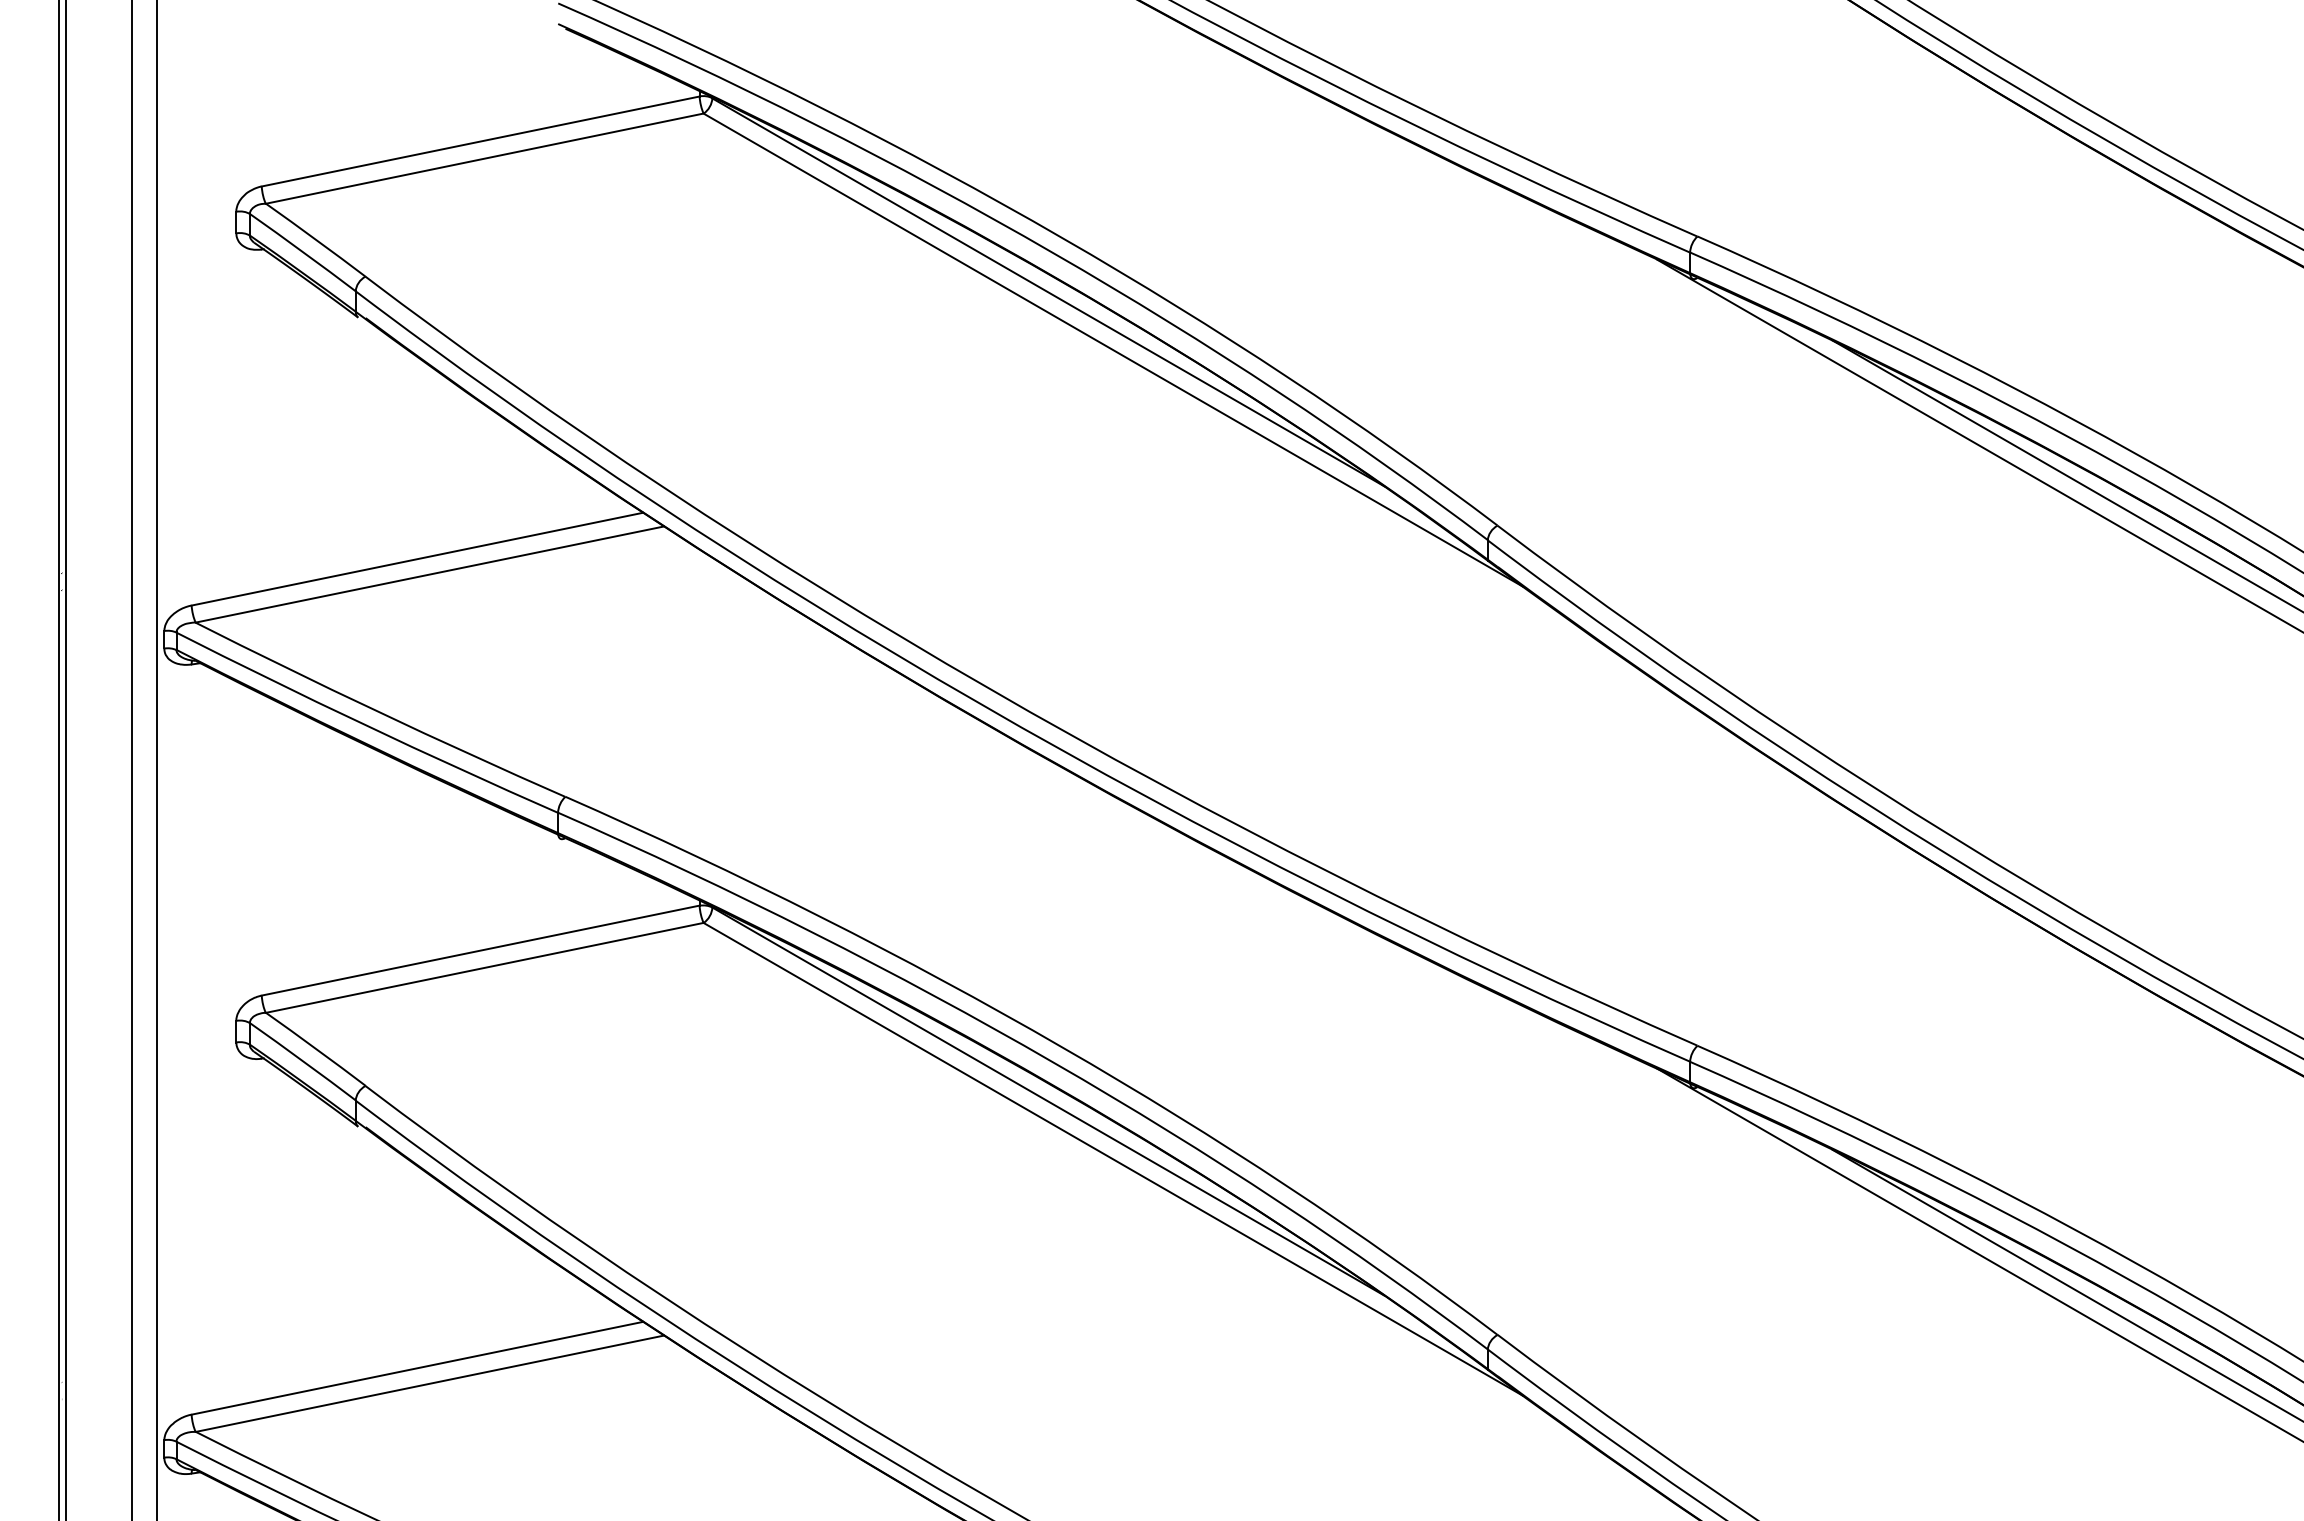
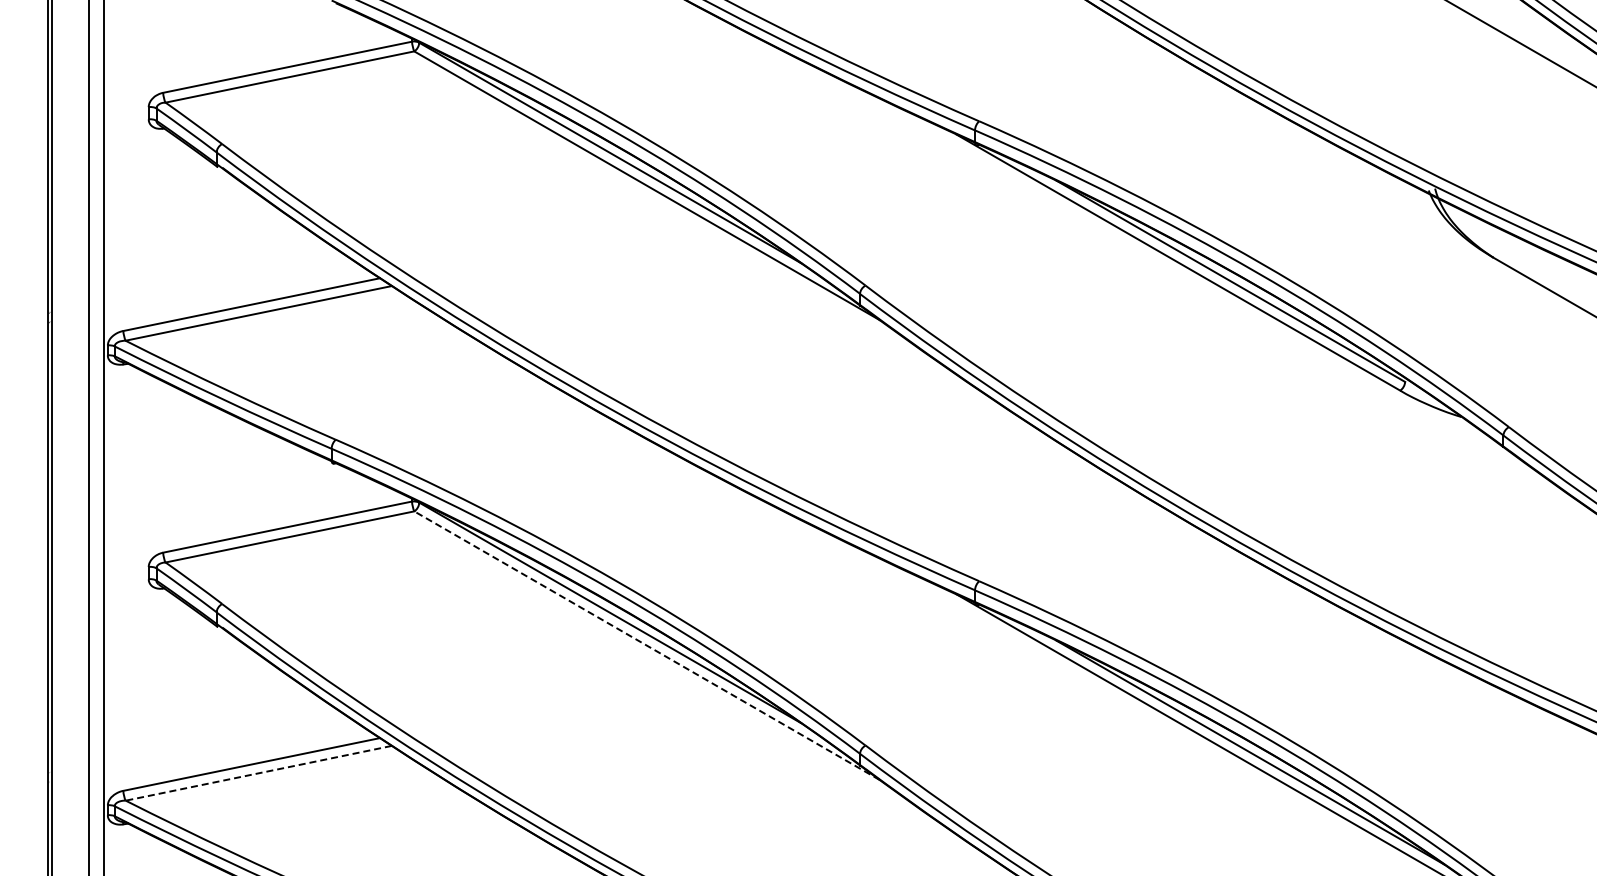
line: (1113, 1158) -> (647, 645), solid -> dashed
line: (429, 1384) -> (258, 773), solid -> dashed

